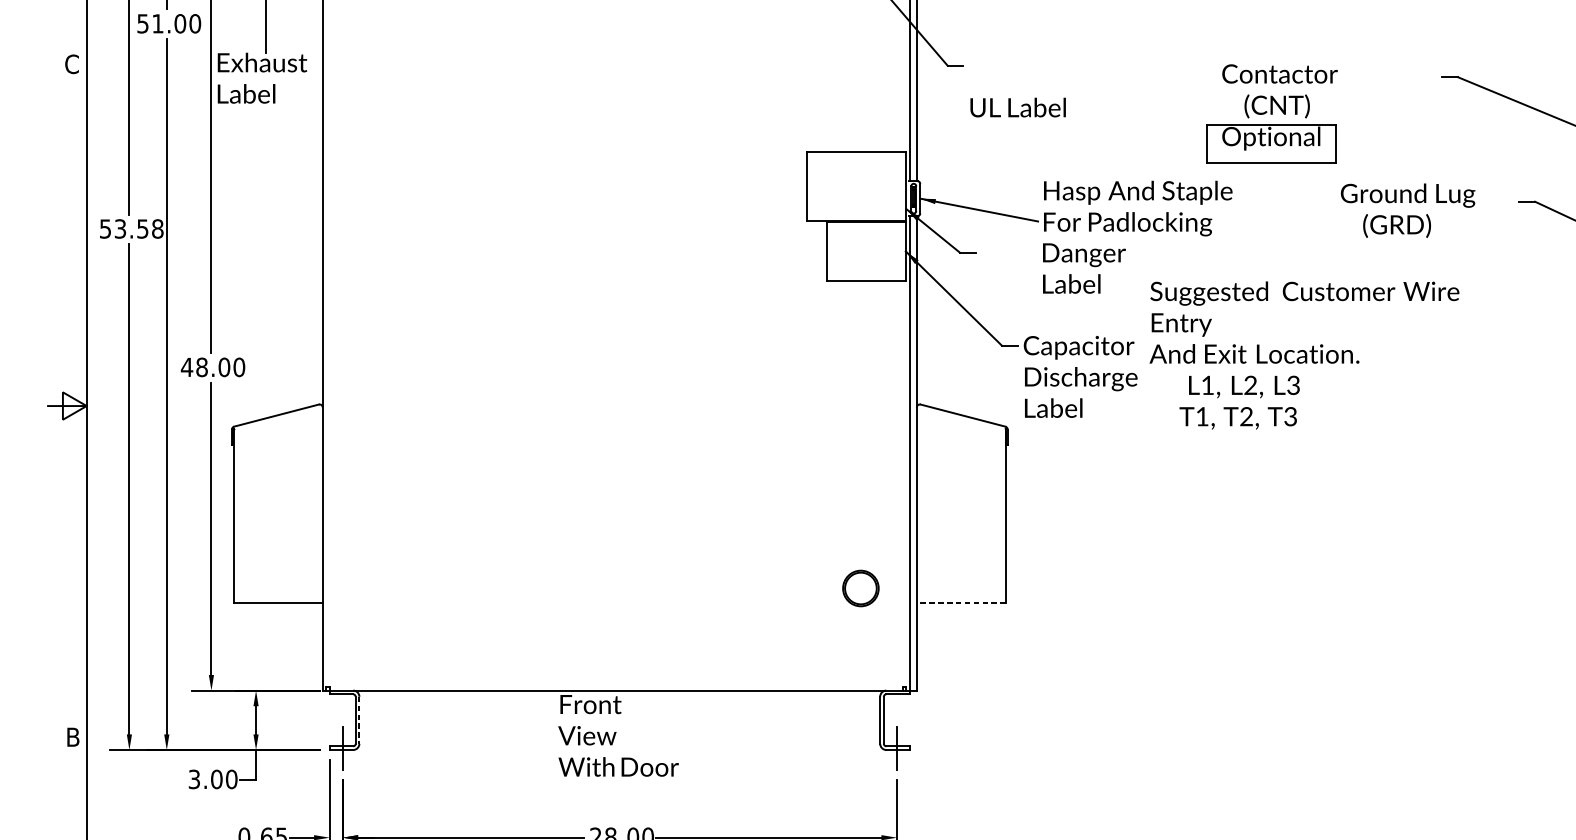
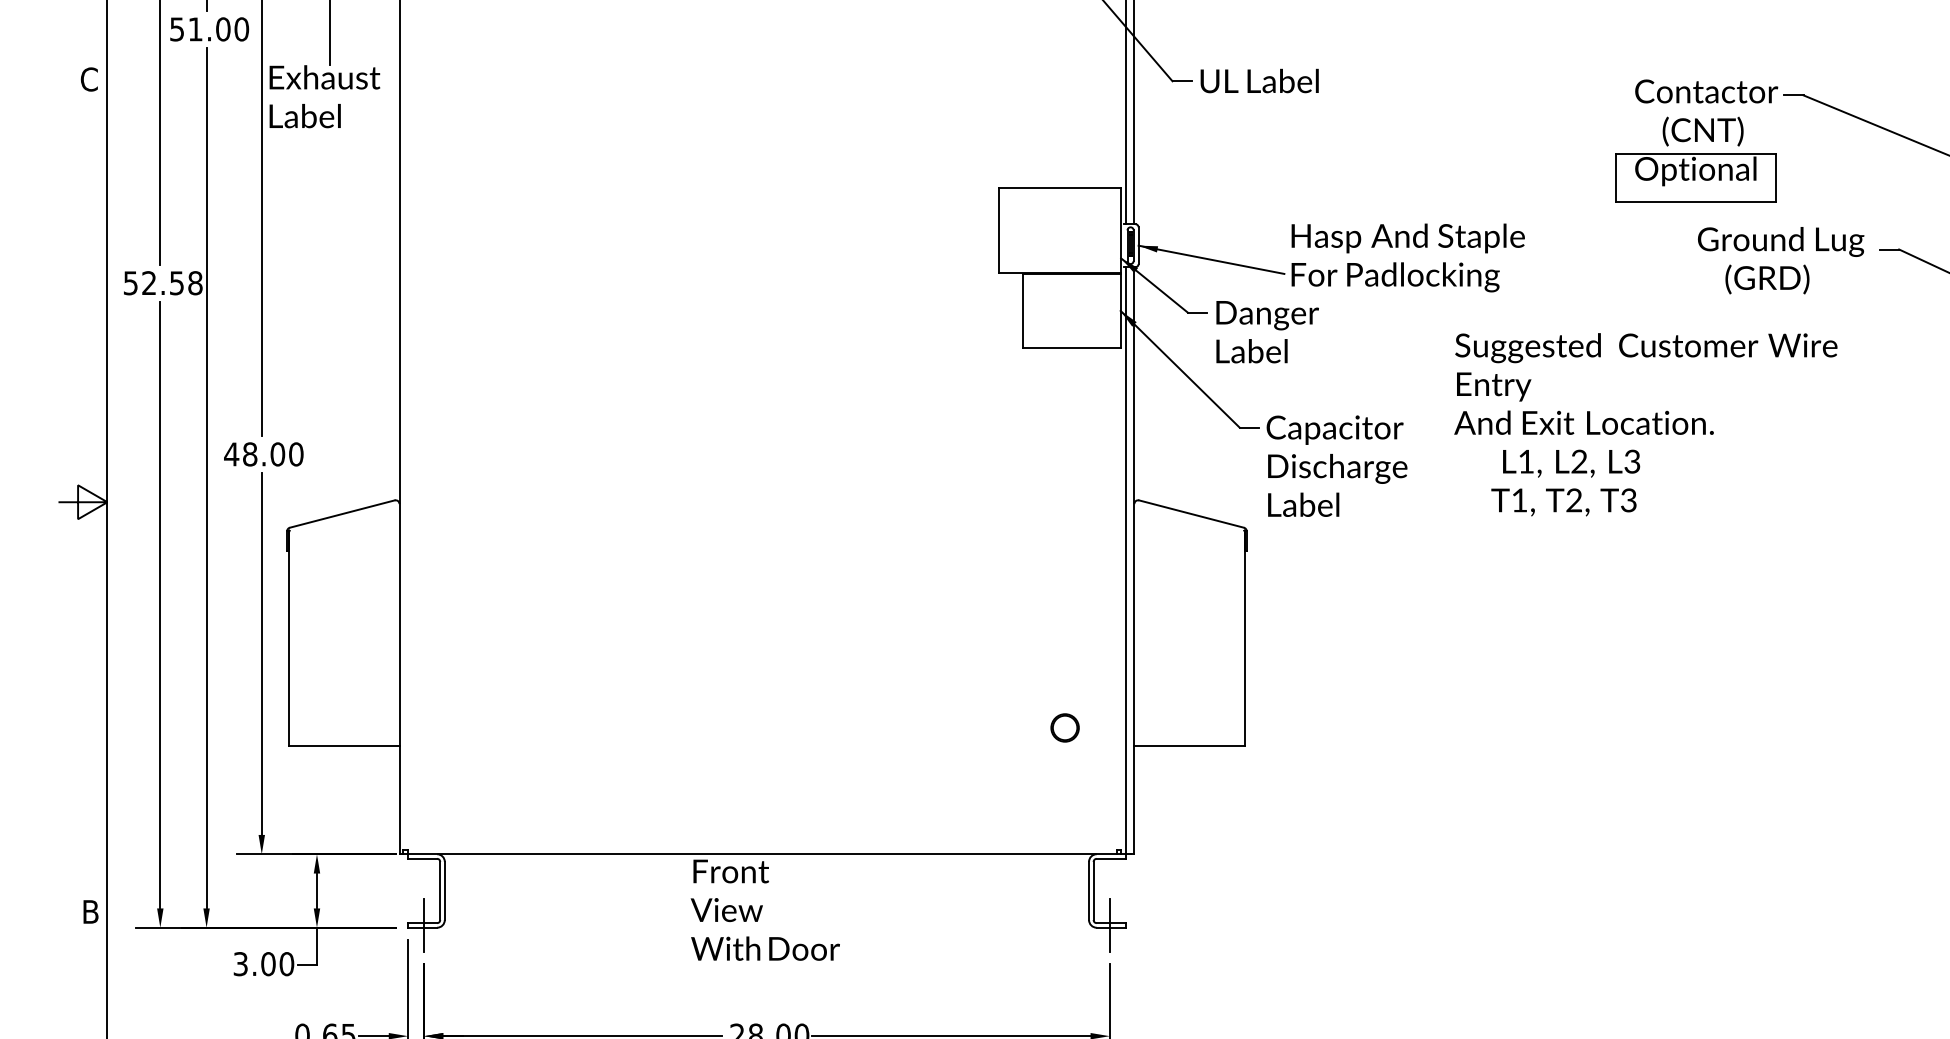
text: (1017, 107) -> (1259, 80), moved
part: (1271, 113) -> (1696, 140), moved
text: (1408, 210) -> (1781, 260), moved
text: (120, 229) -> (149, 283), 53.58 -> 52.58
text: (1084, 268) -> (1267, 332), moved
text: (1304, 355) -> (1645, 424), moved
circle: (860, 588) -> (1064, 727), size x0.62
line: (960, 603) -> (1188, 746), dashed -> solid
line: (359, 720) -> (444, 891), dashed -> solid

